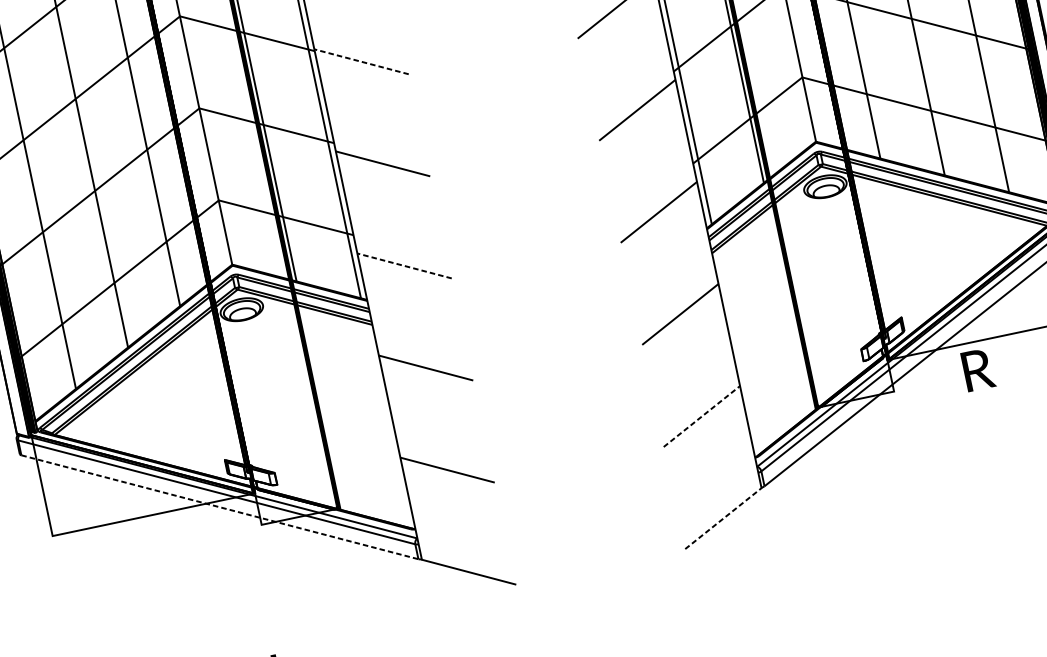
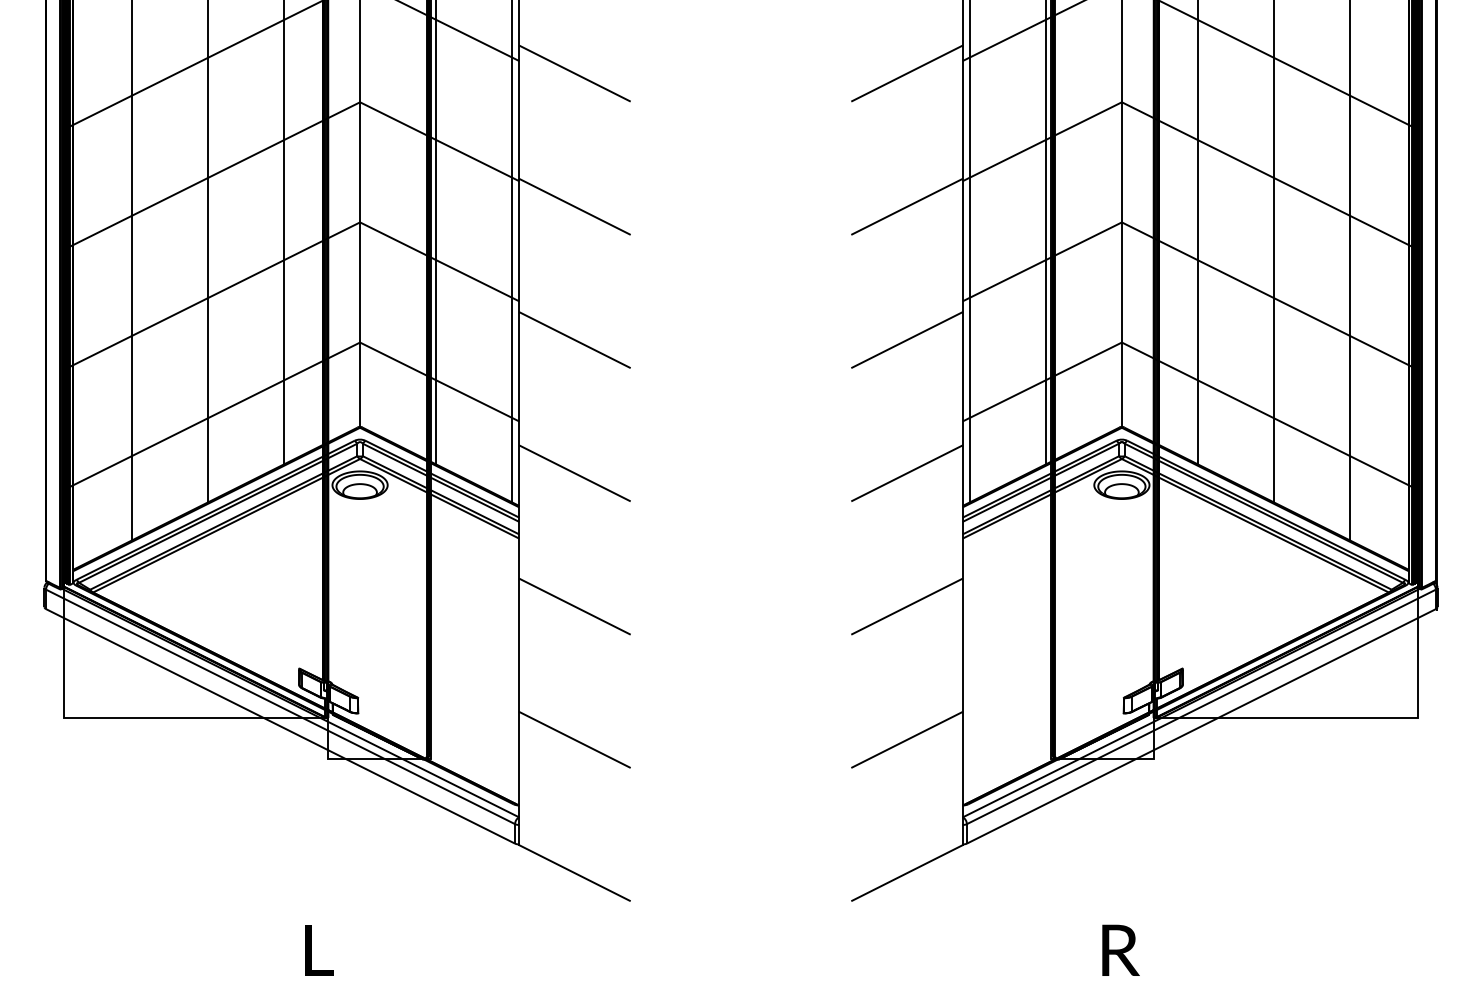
line: (361, 61) -> (574, 206), dashed -> solid
line: (404, 266) -> (574, 473), dashed -> solid
text: (977, 369) -> (1120, 949), moved
line: (702, 416) -> (907, 739), dashed -> solid
line: (220, 507) -> (281, 726), dashed -> solid
line: (723, 517) -> (907, 872), dashed -> solid

